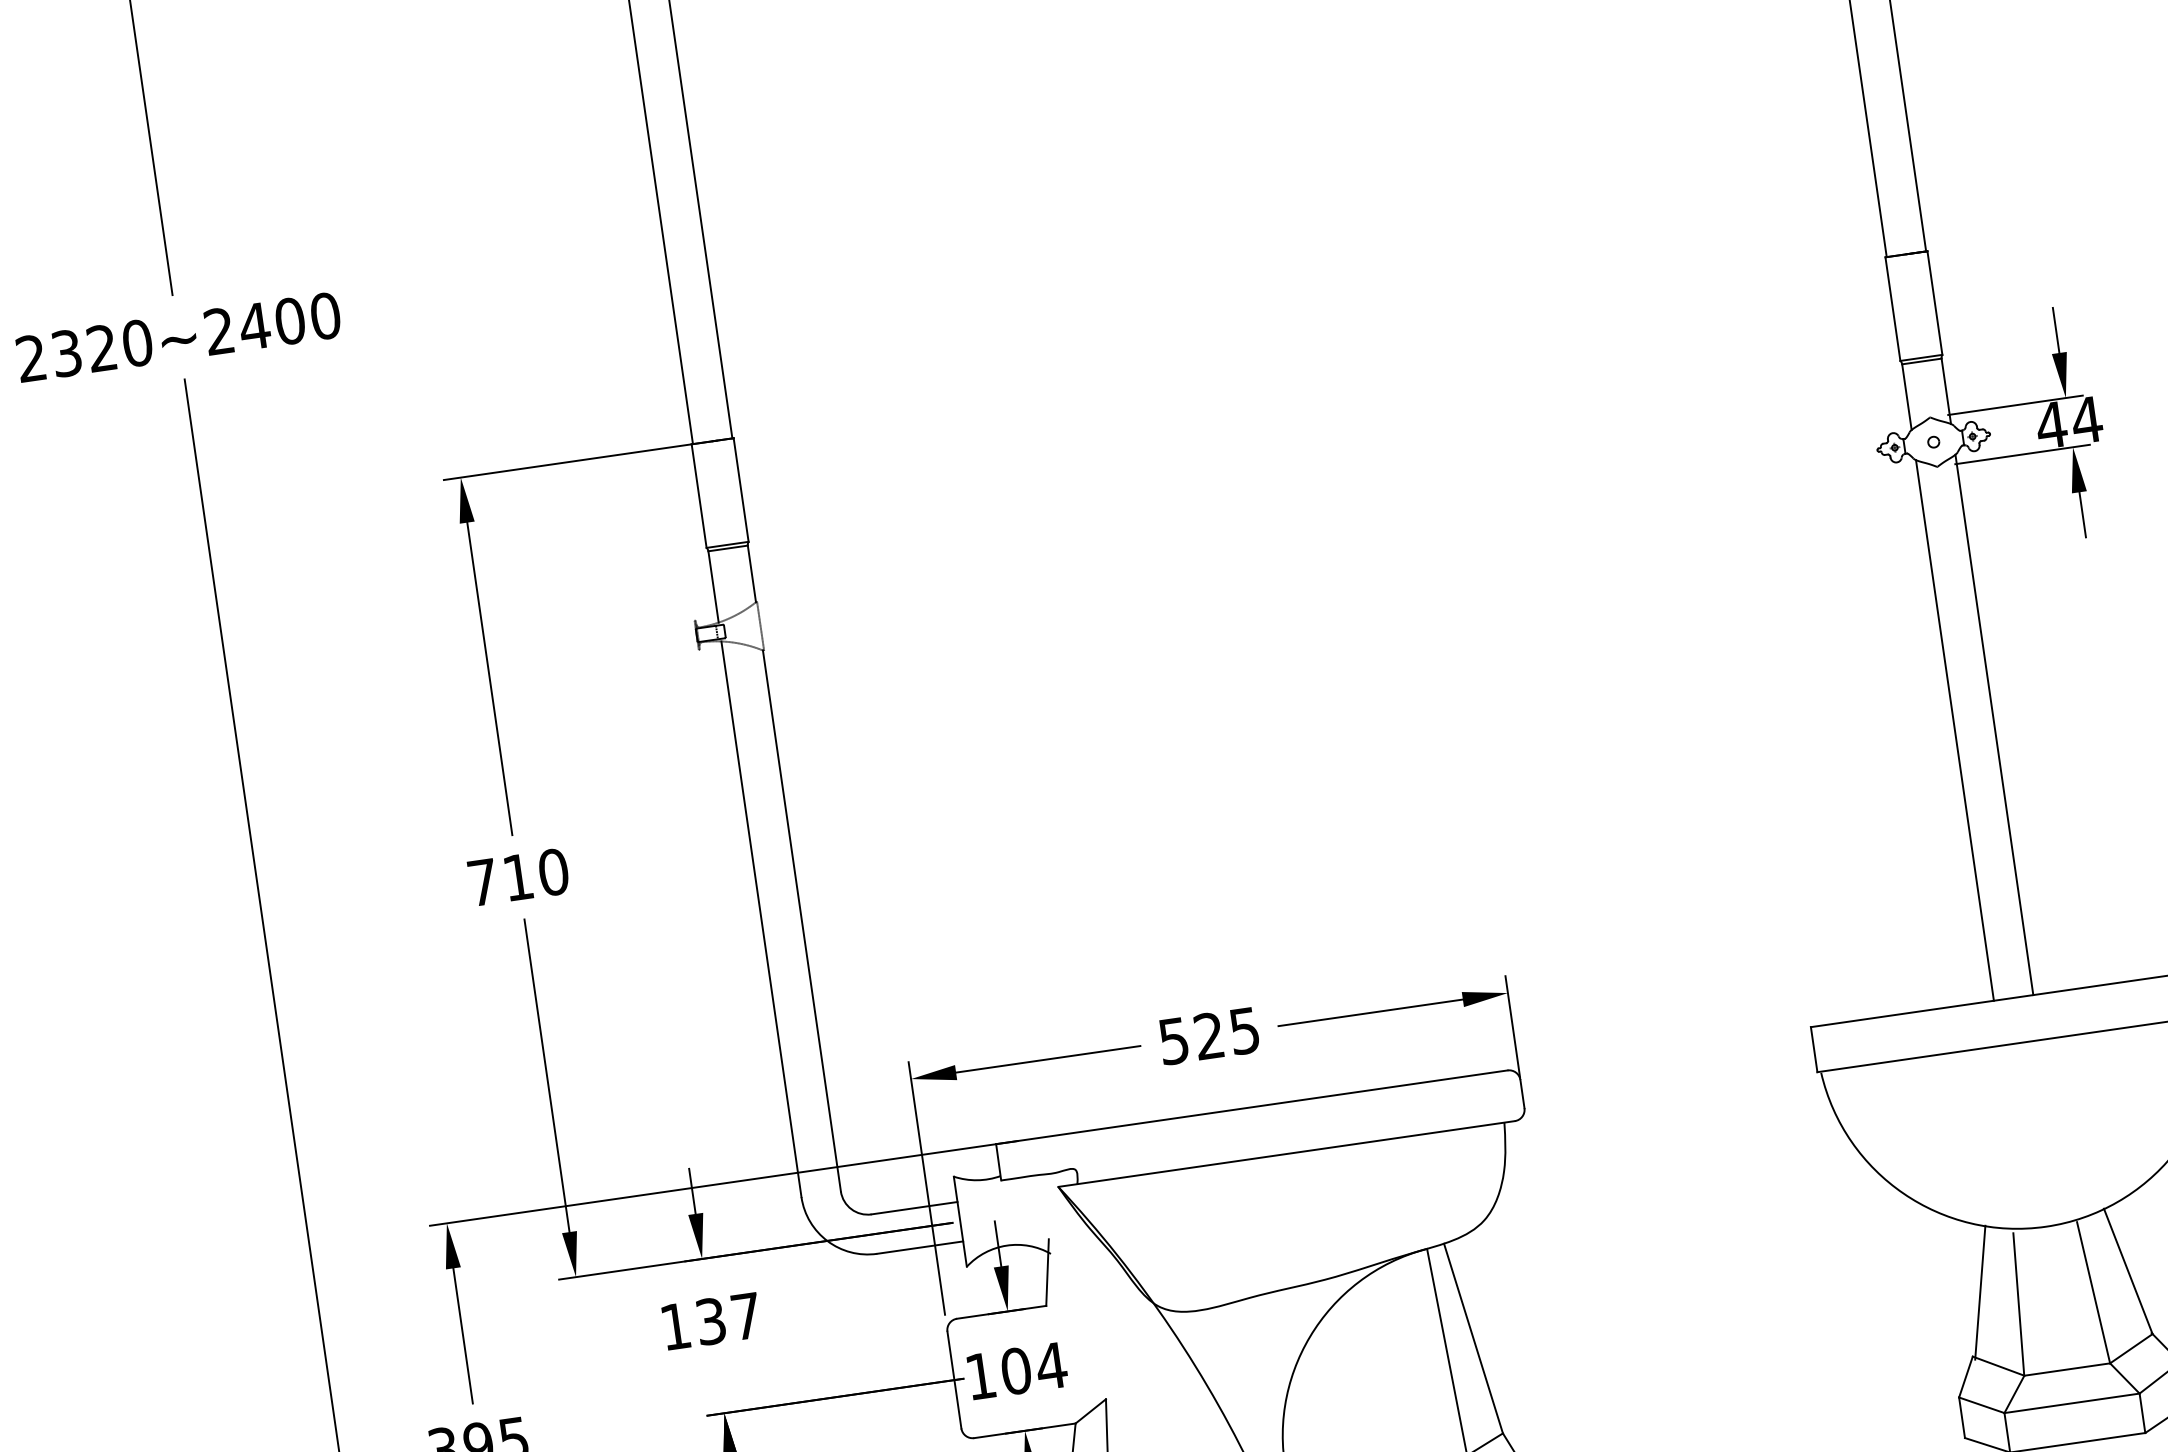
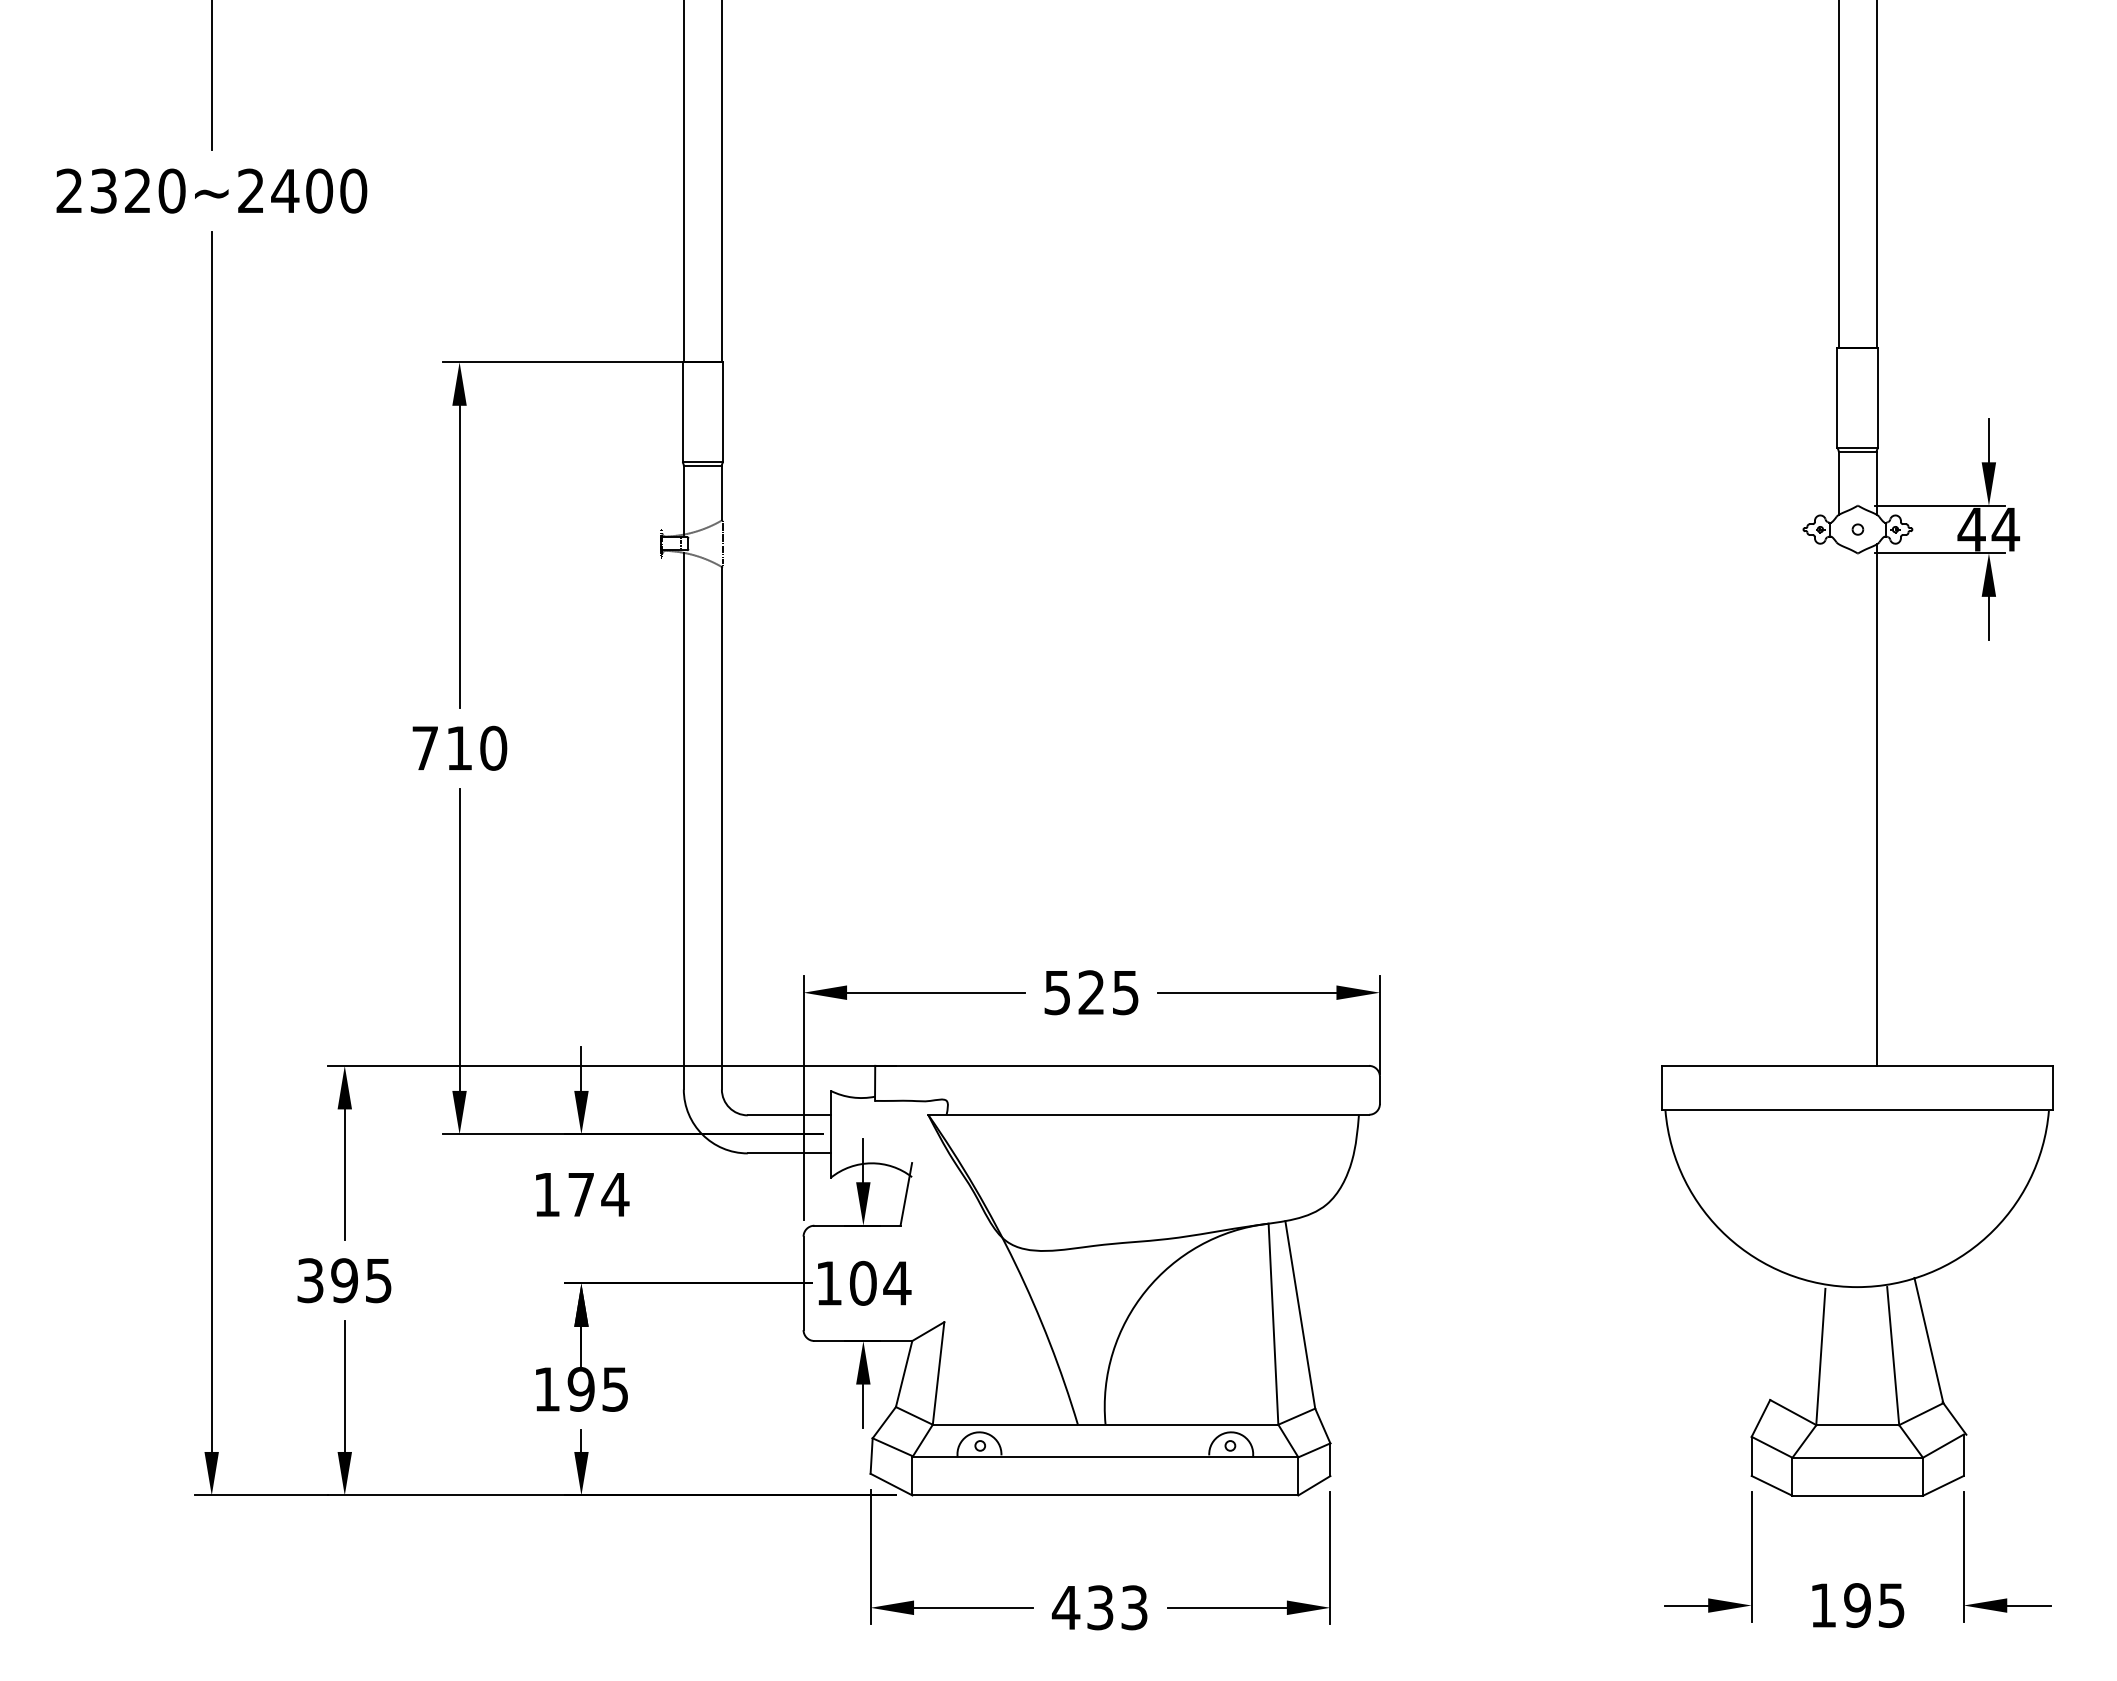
line: (1954, 730) -> (1838, 805), removed
line: (1979, 1292) -> (1785, 1340), removed
text: (728, 1318) -> (598, 1194), 137 -> 174

